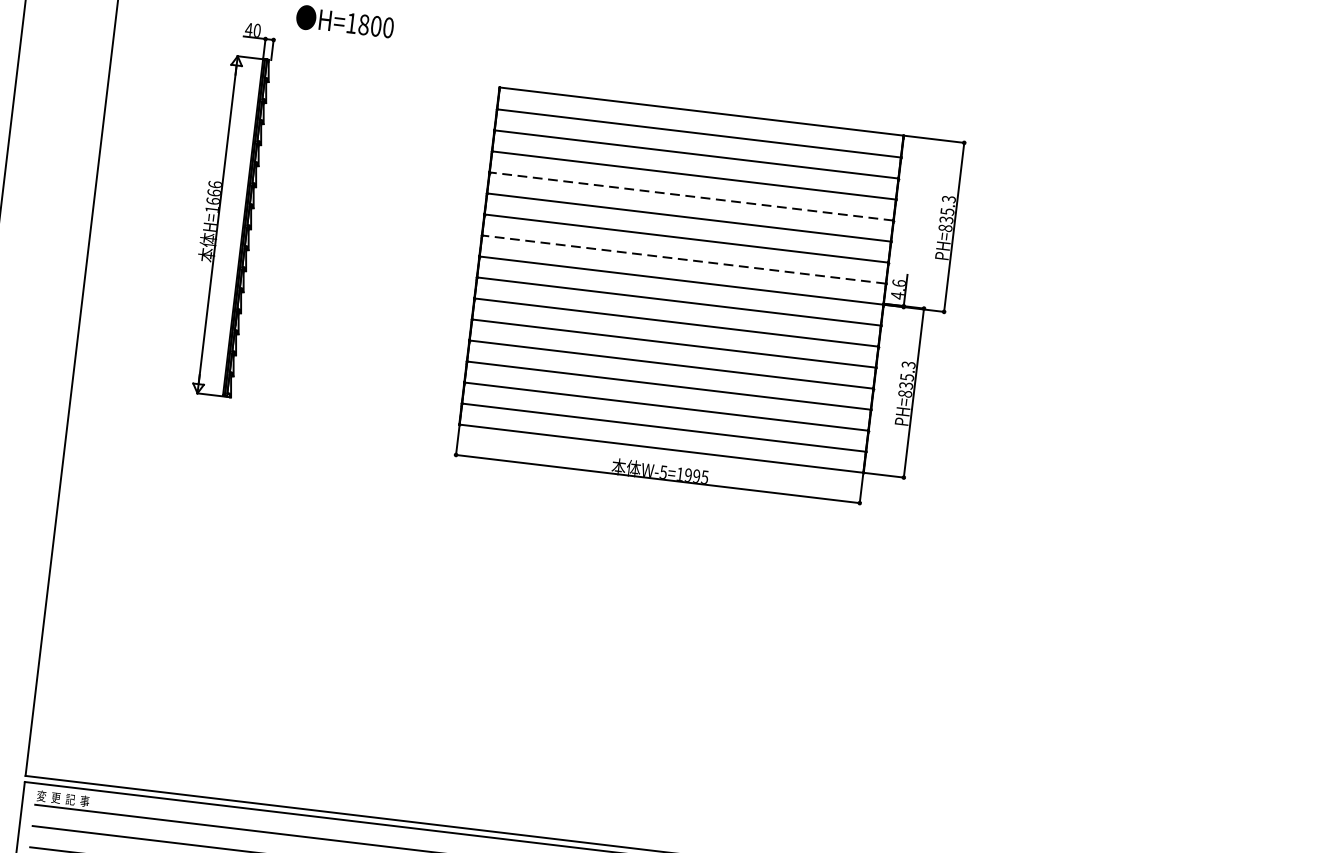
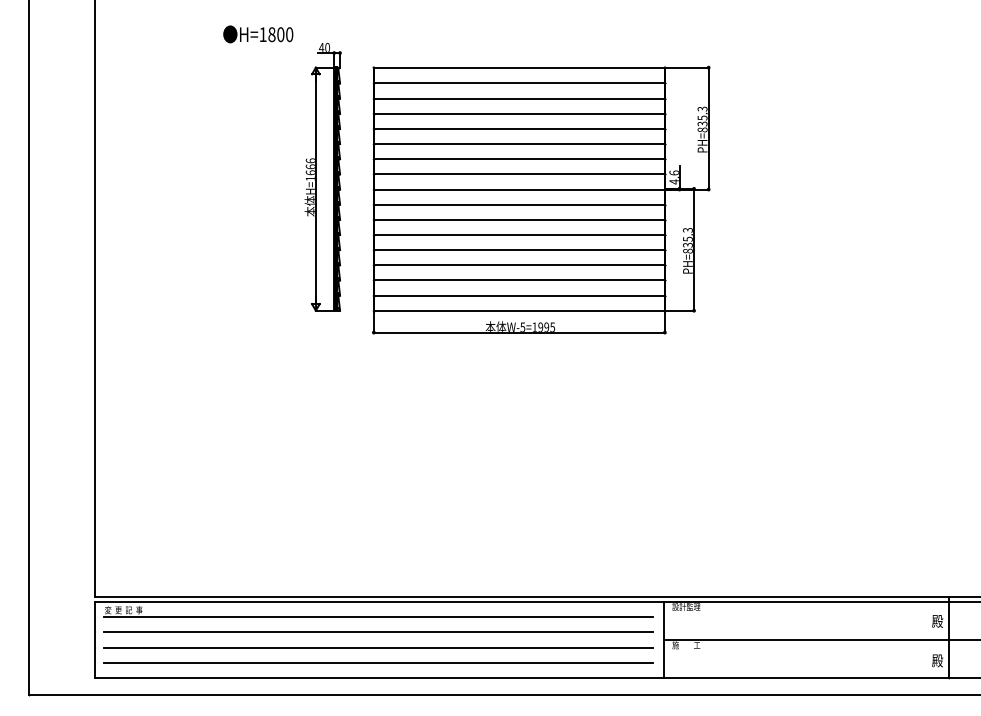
line: (691, 195) -> (519, 128), dashed -> solid
part: (228, 208) -> (322, 176), moved
line: (684, 259) -> (519, 174), dashed -> solid

